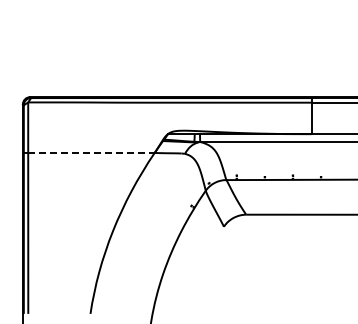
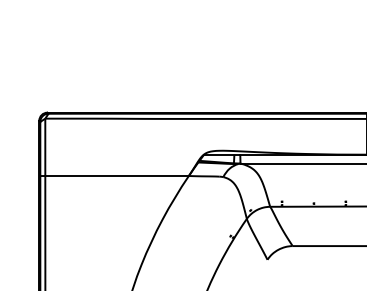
line: (91, 152) -> (117, 175), dashed -> solid

